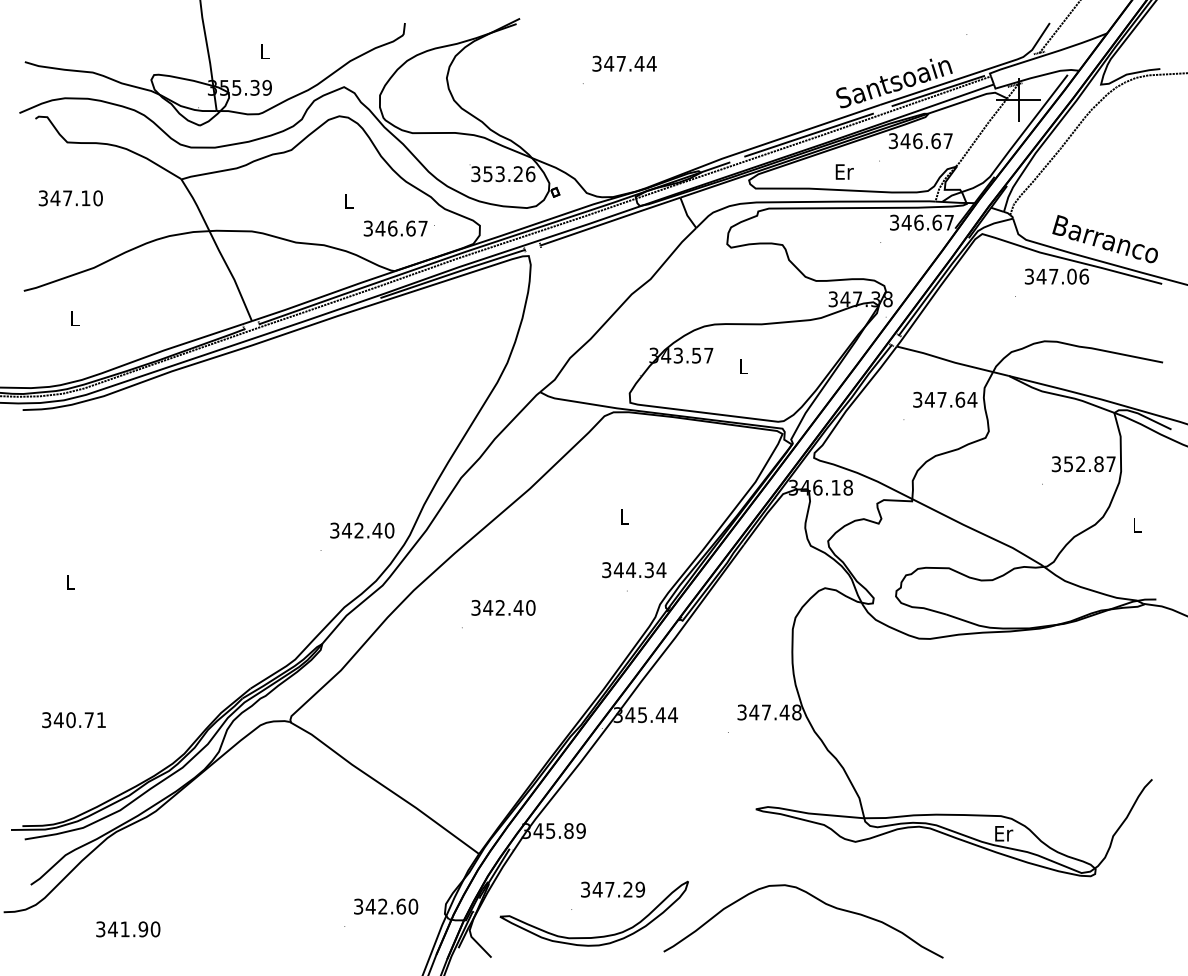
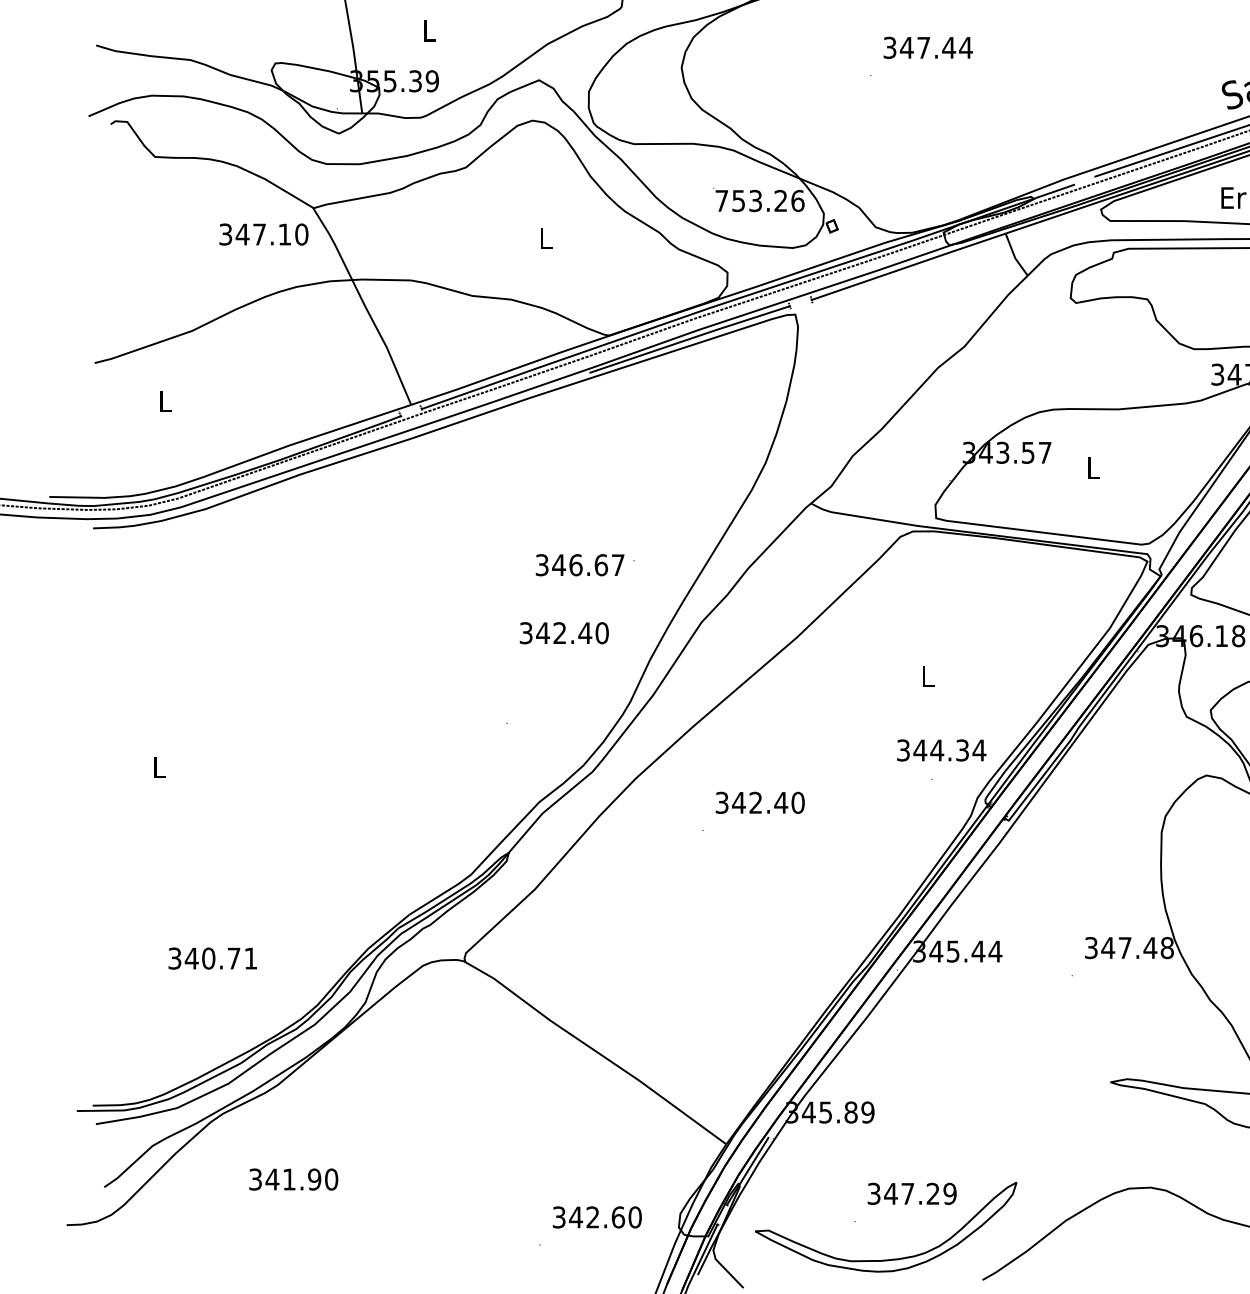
text: (475, 174) -> (721, 201), 353.26 -> 753.26
text: (70, 198) -> (263, 234), moved
text: (398, 228) -> (584, 565), moved
text: (362, 530) -> (564, 633), moved
text: (73, 720) -> (212, 959), moved
text: (128, 929) -> (294, 1179), moved

